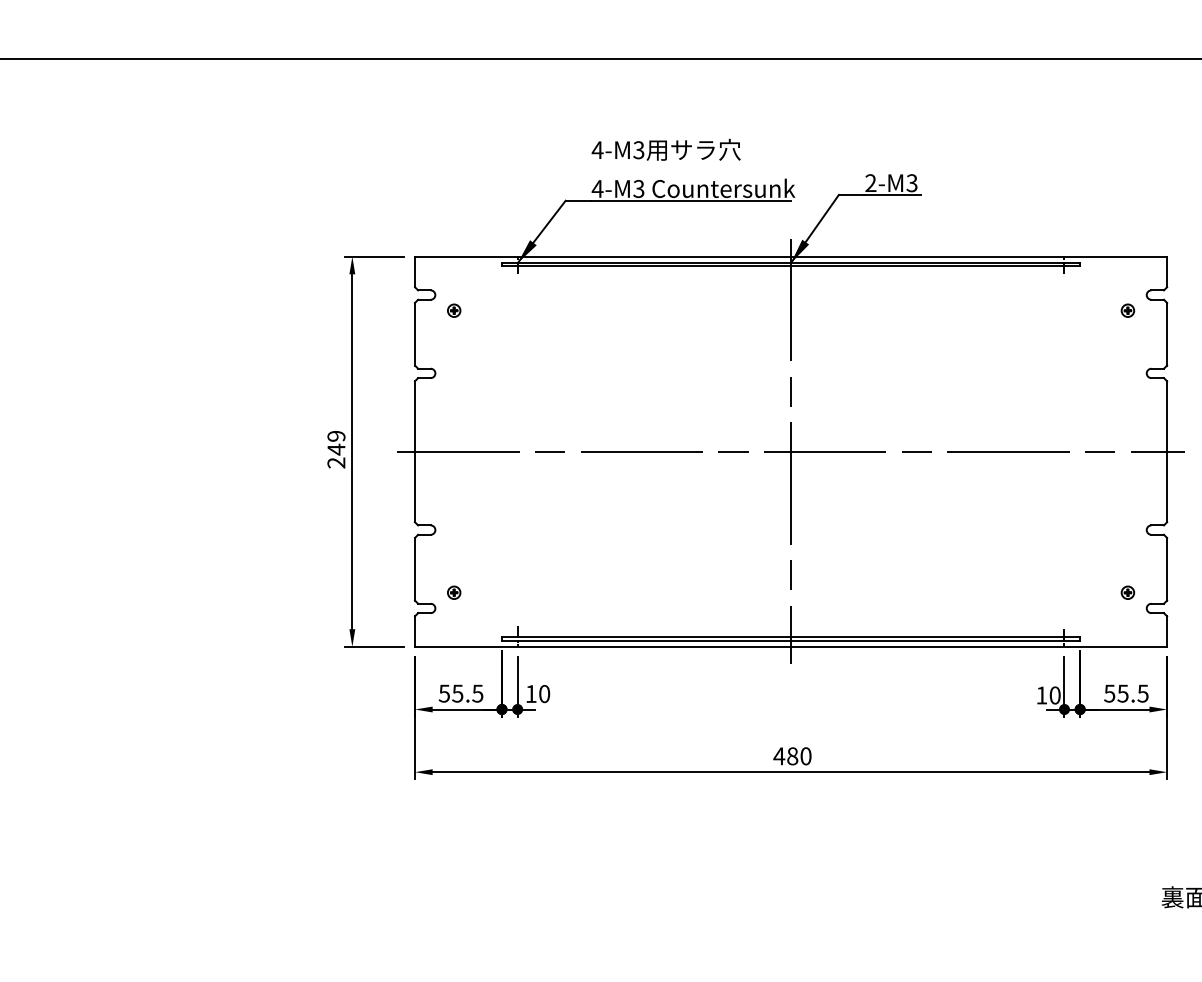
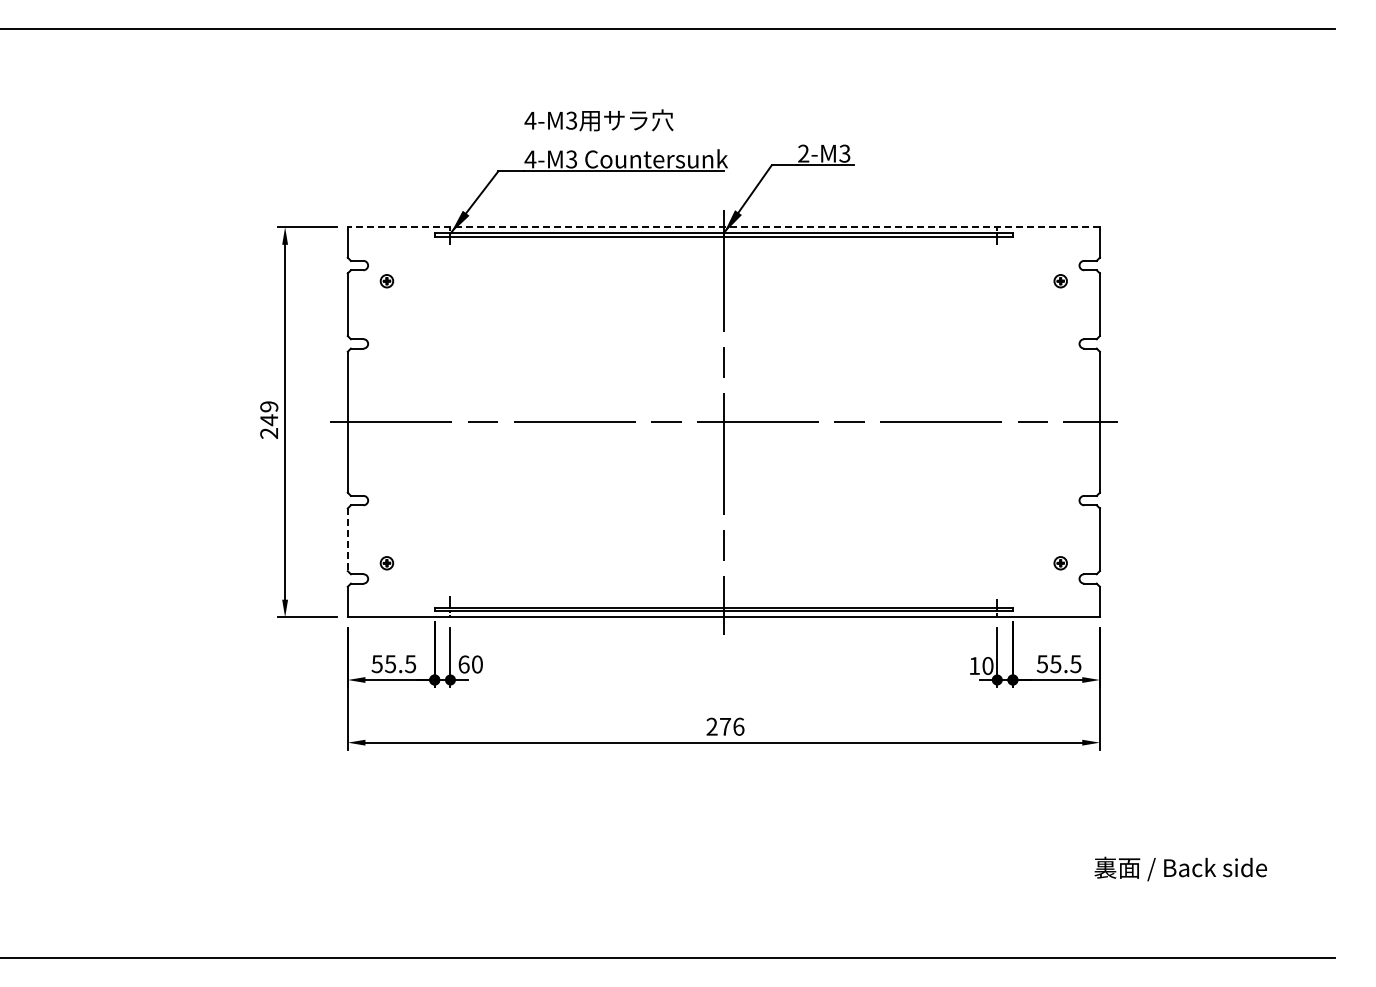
line: (790, 257) -> (723, 227), solid -> dashed
line: (414, 570) -> (347, 540), solid -> dashed
text: (530, 694) -> (463, 664), 10 -> 60
text: (792, 756) -> (725, 726), 480 -> 276

